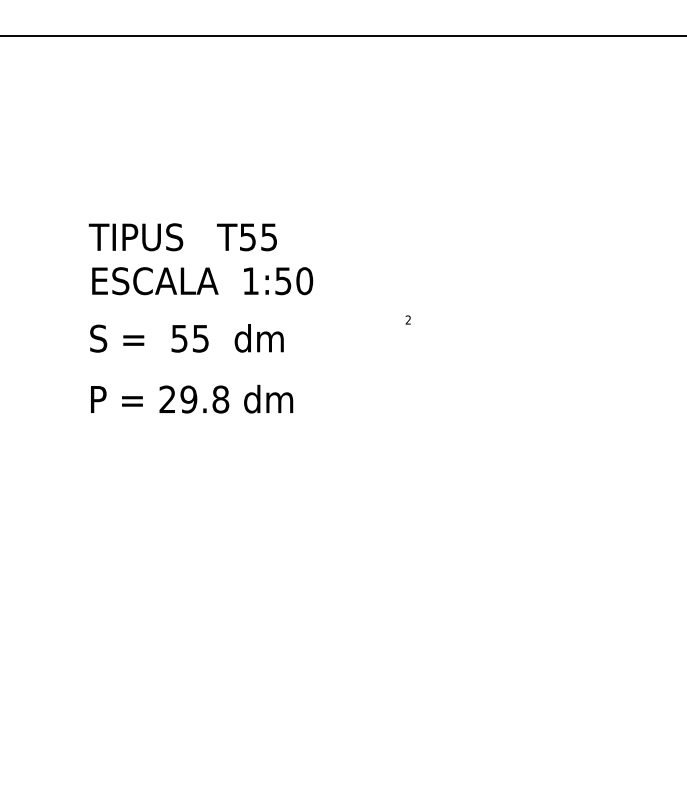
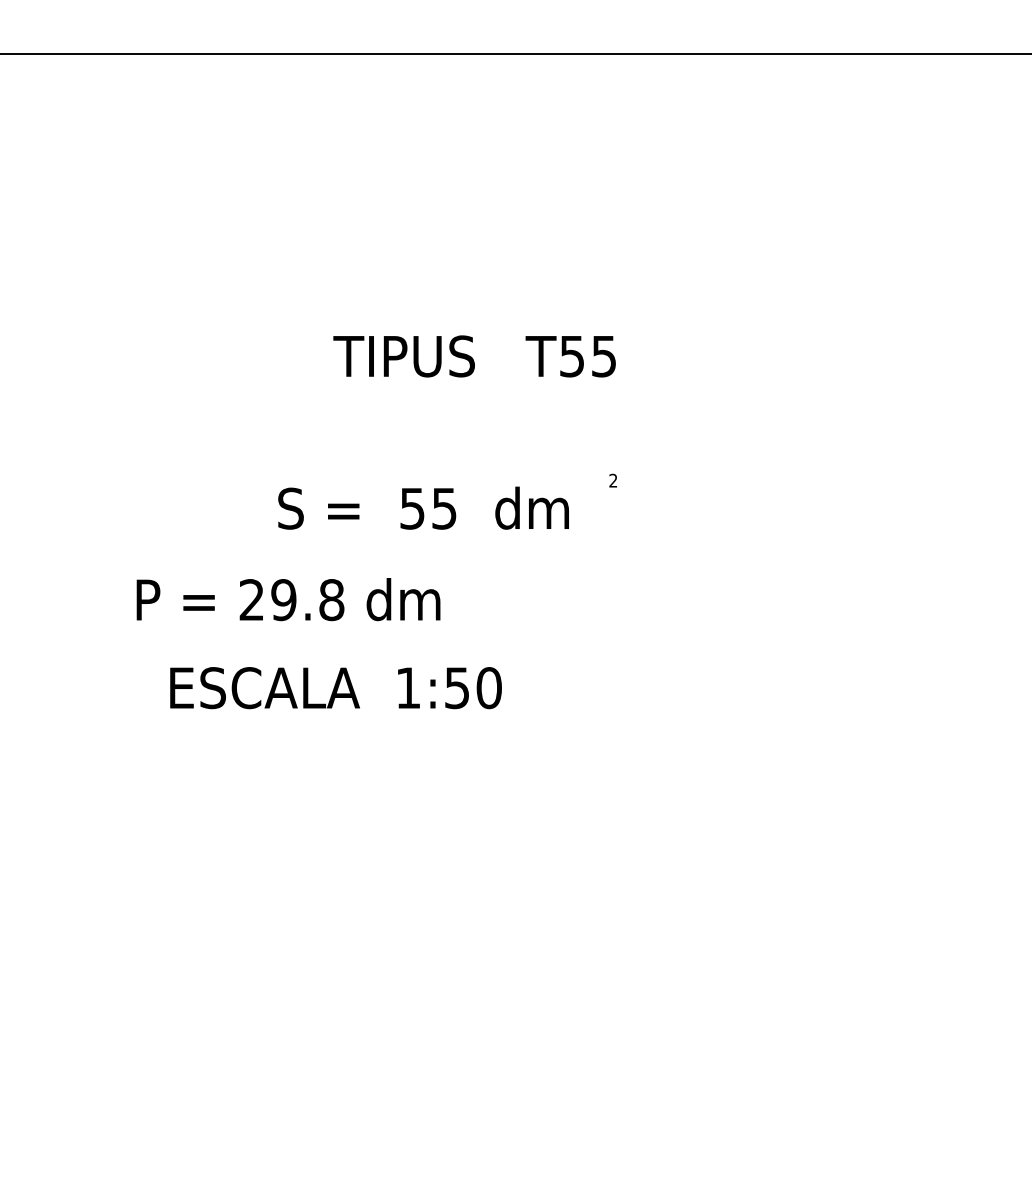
text: (182, 237) -> (473, 356), moved
text: (202, 281) -> (335, 688), moved
text: (186, 338) -> (422, 508), moved

